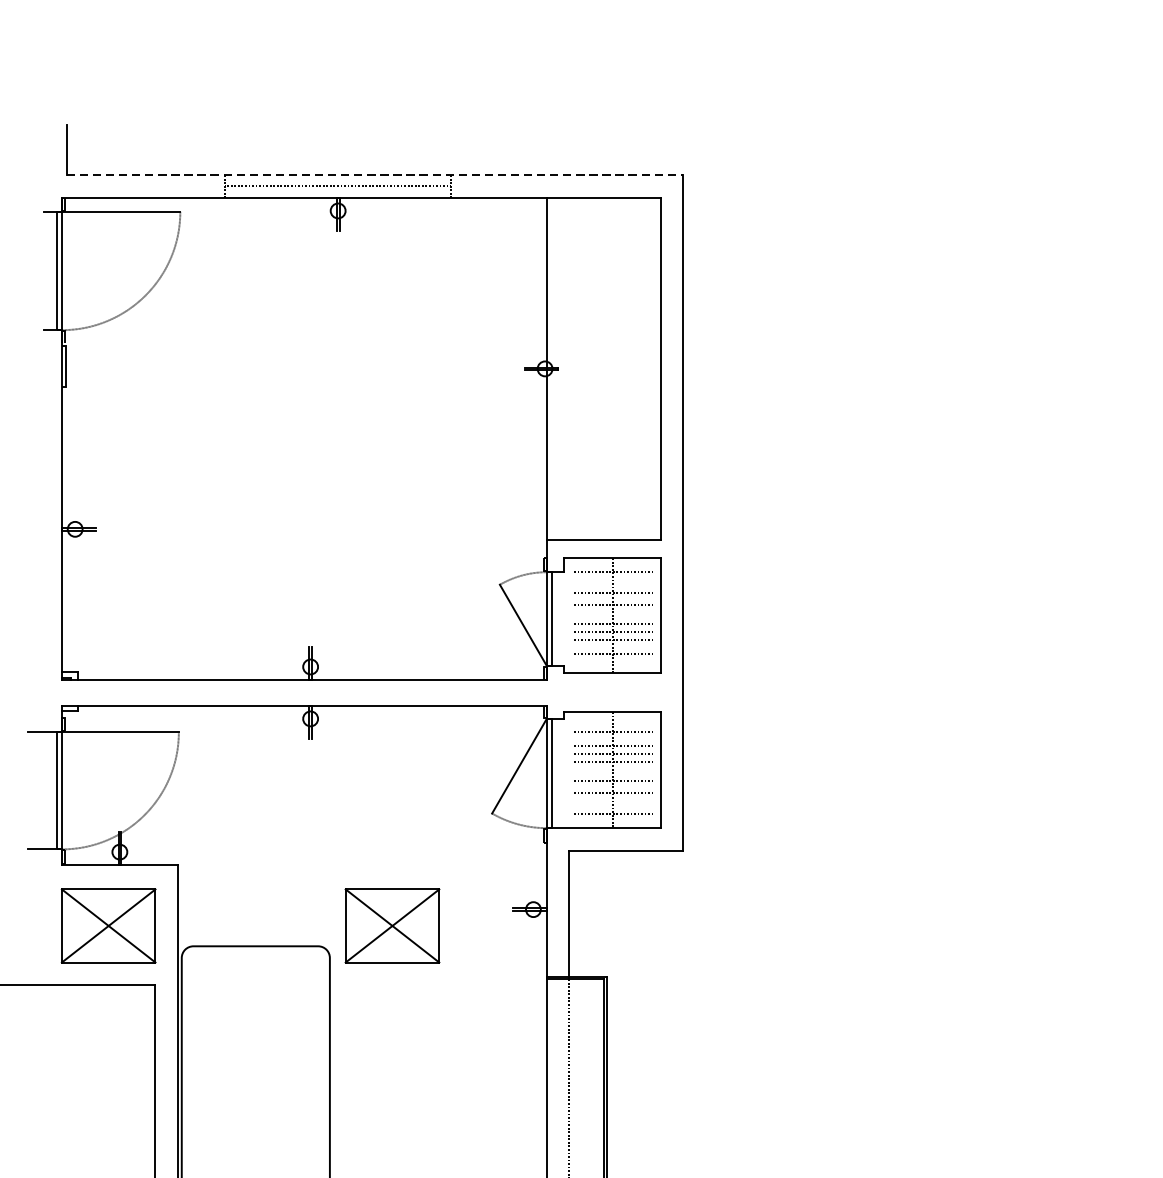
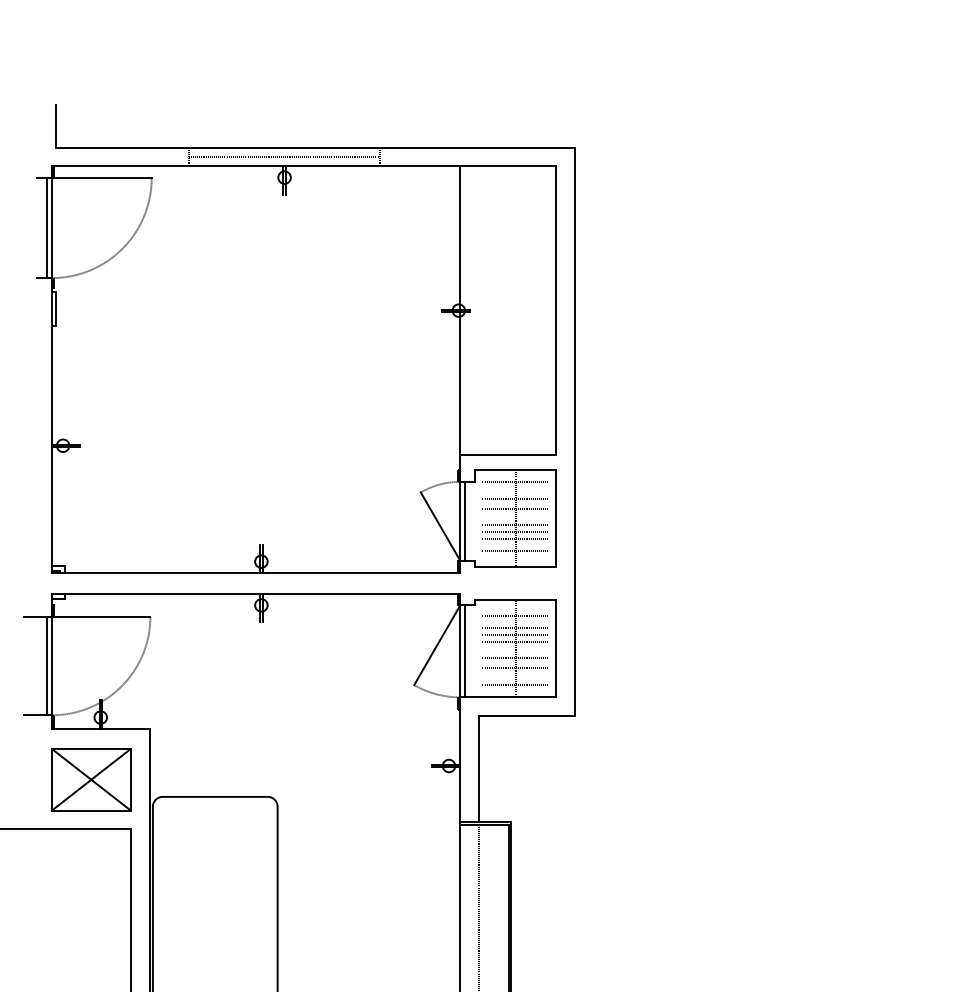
line: (374, 175) -> (315, 147), dashed -> solid
part: (391, 925) -> (329, 779), removed

